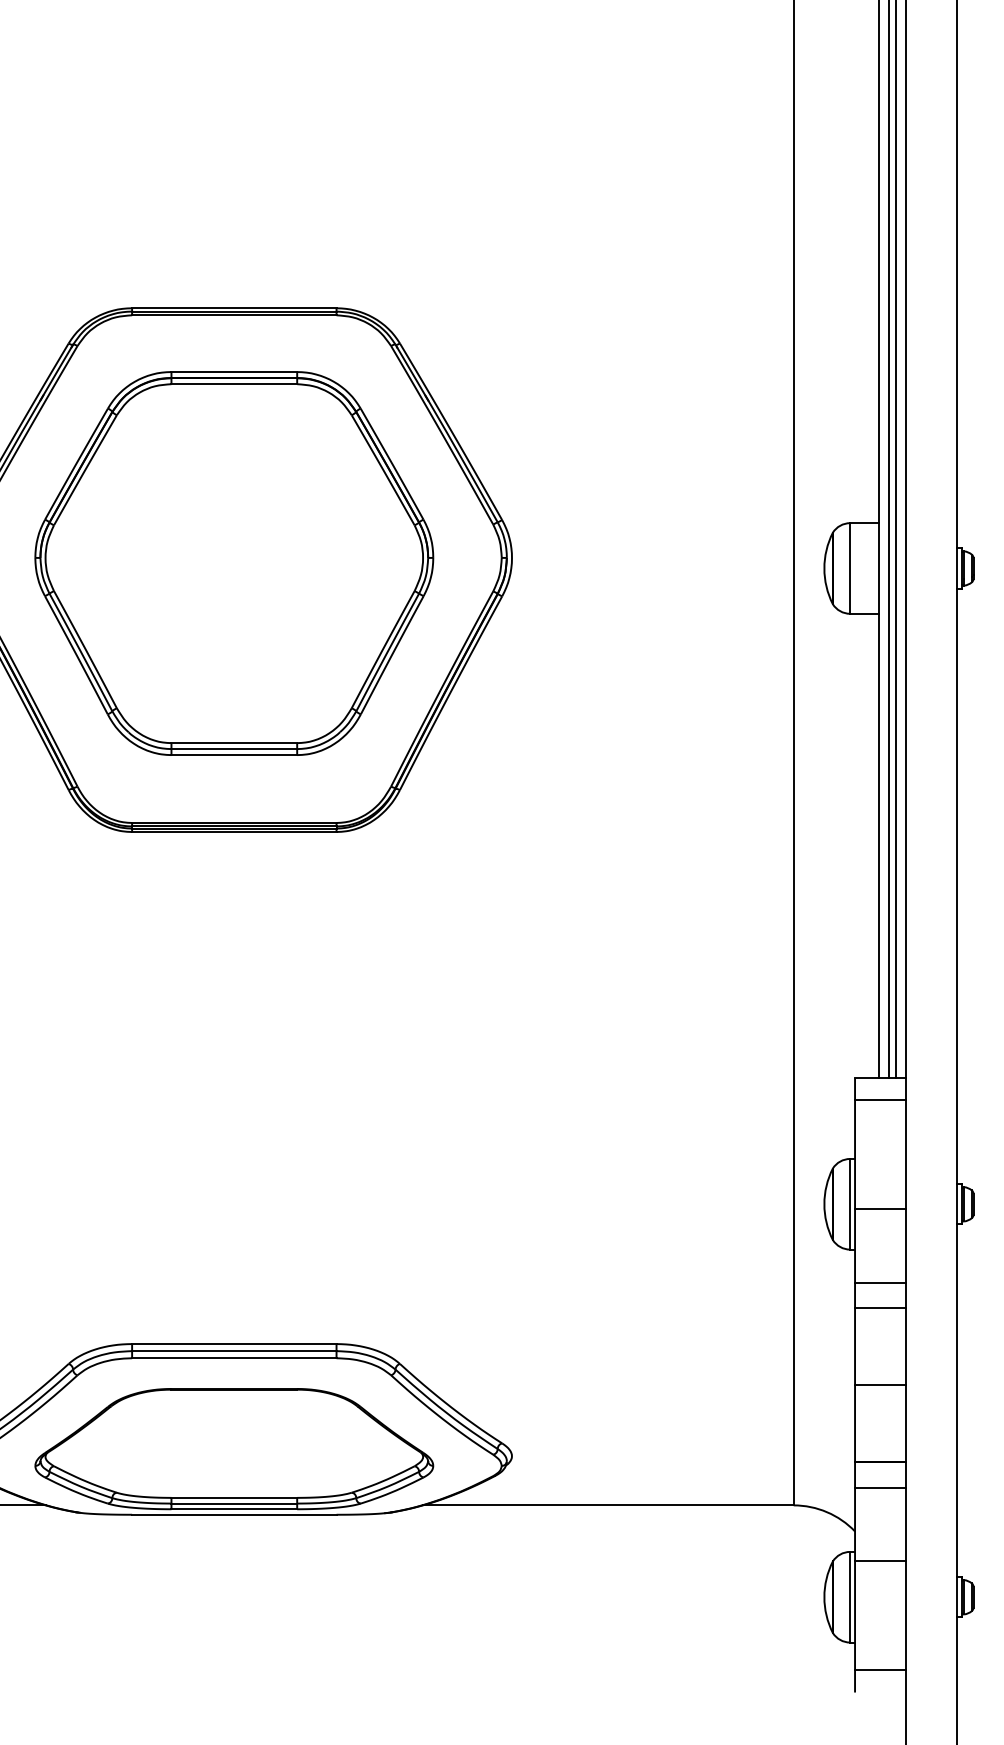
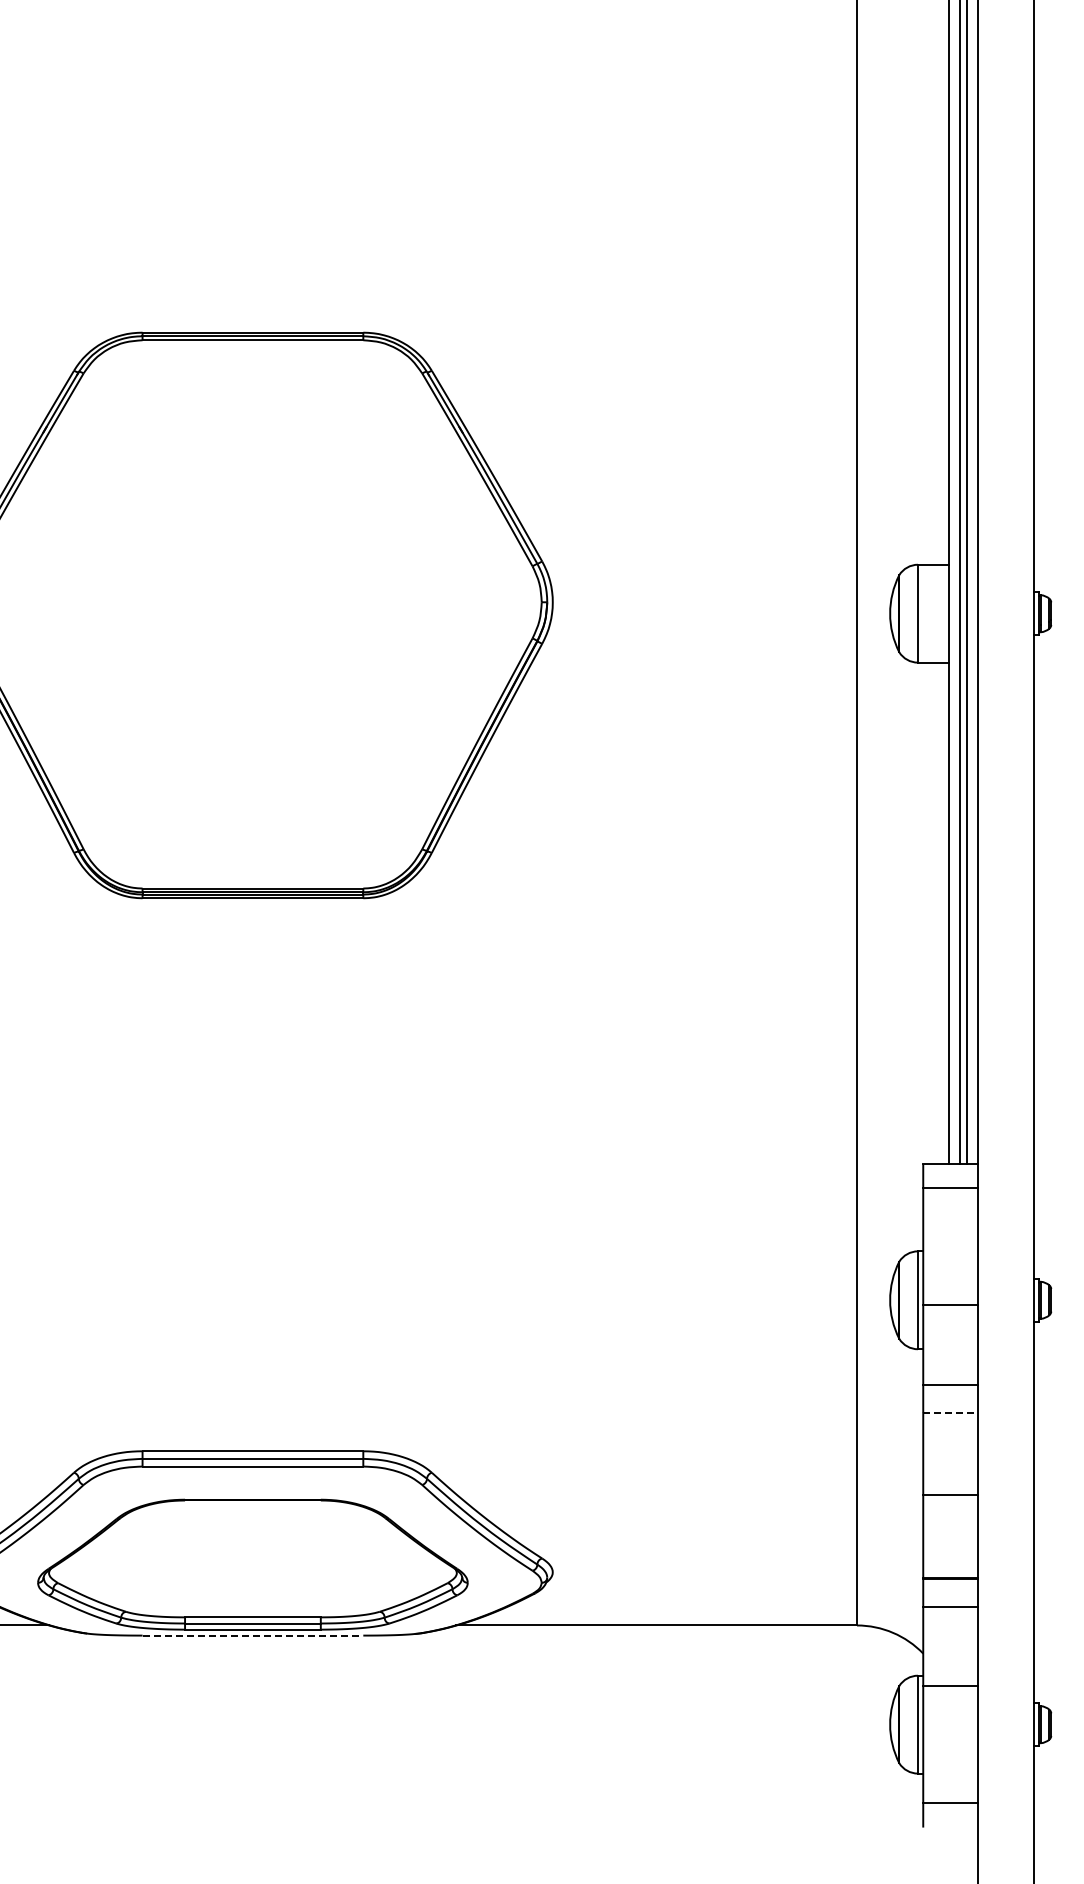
part: (233, 563) -> (252, 608), removed
line: (880, 1308) -> (950, 1412), solid -> dashed
line: (234, 1514) -> (253, 1635), solid -> dashed

